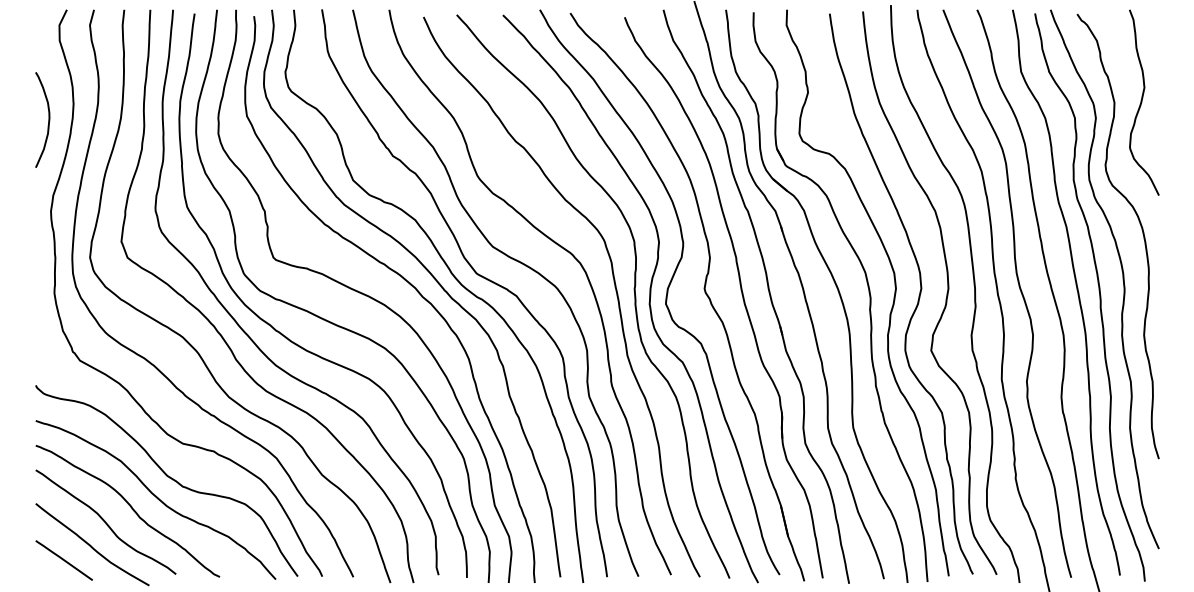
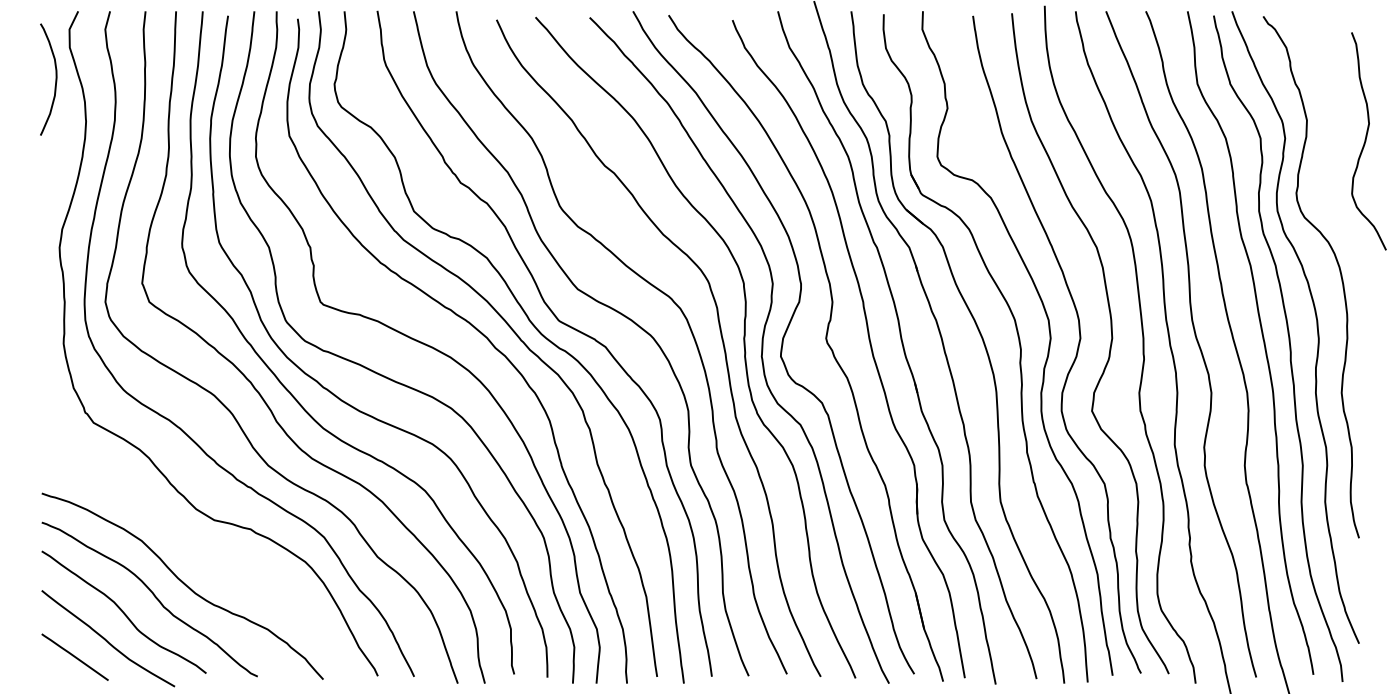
curve: (1142, 102) -> (1366, 141), moved
curve: (48, 119) -> (55, 78), moved
curve: (167, 477) -> (196, 559), removed

